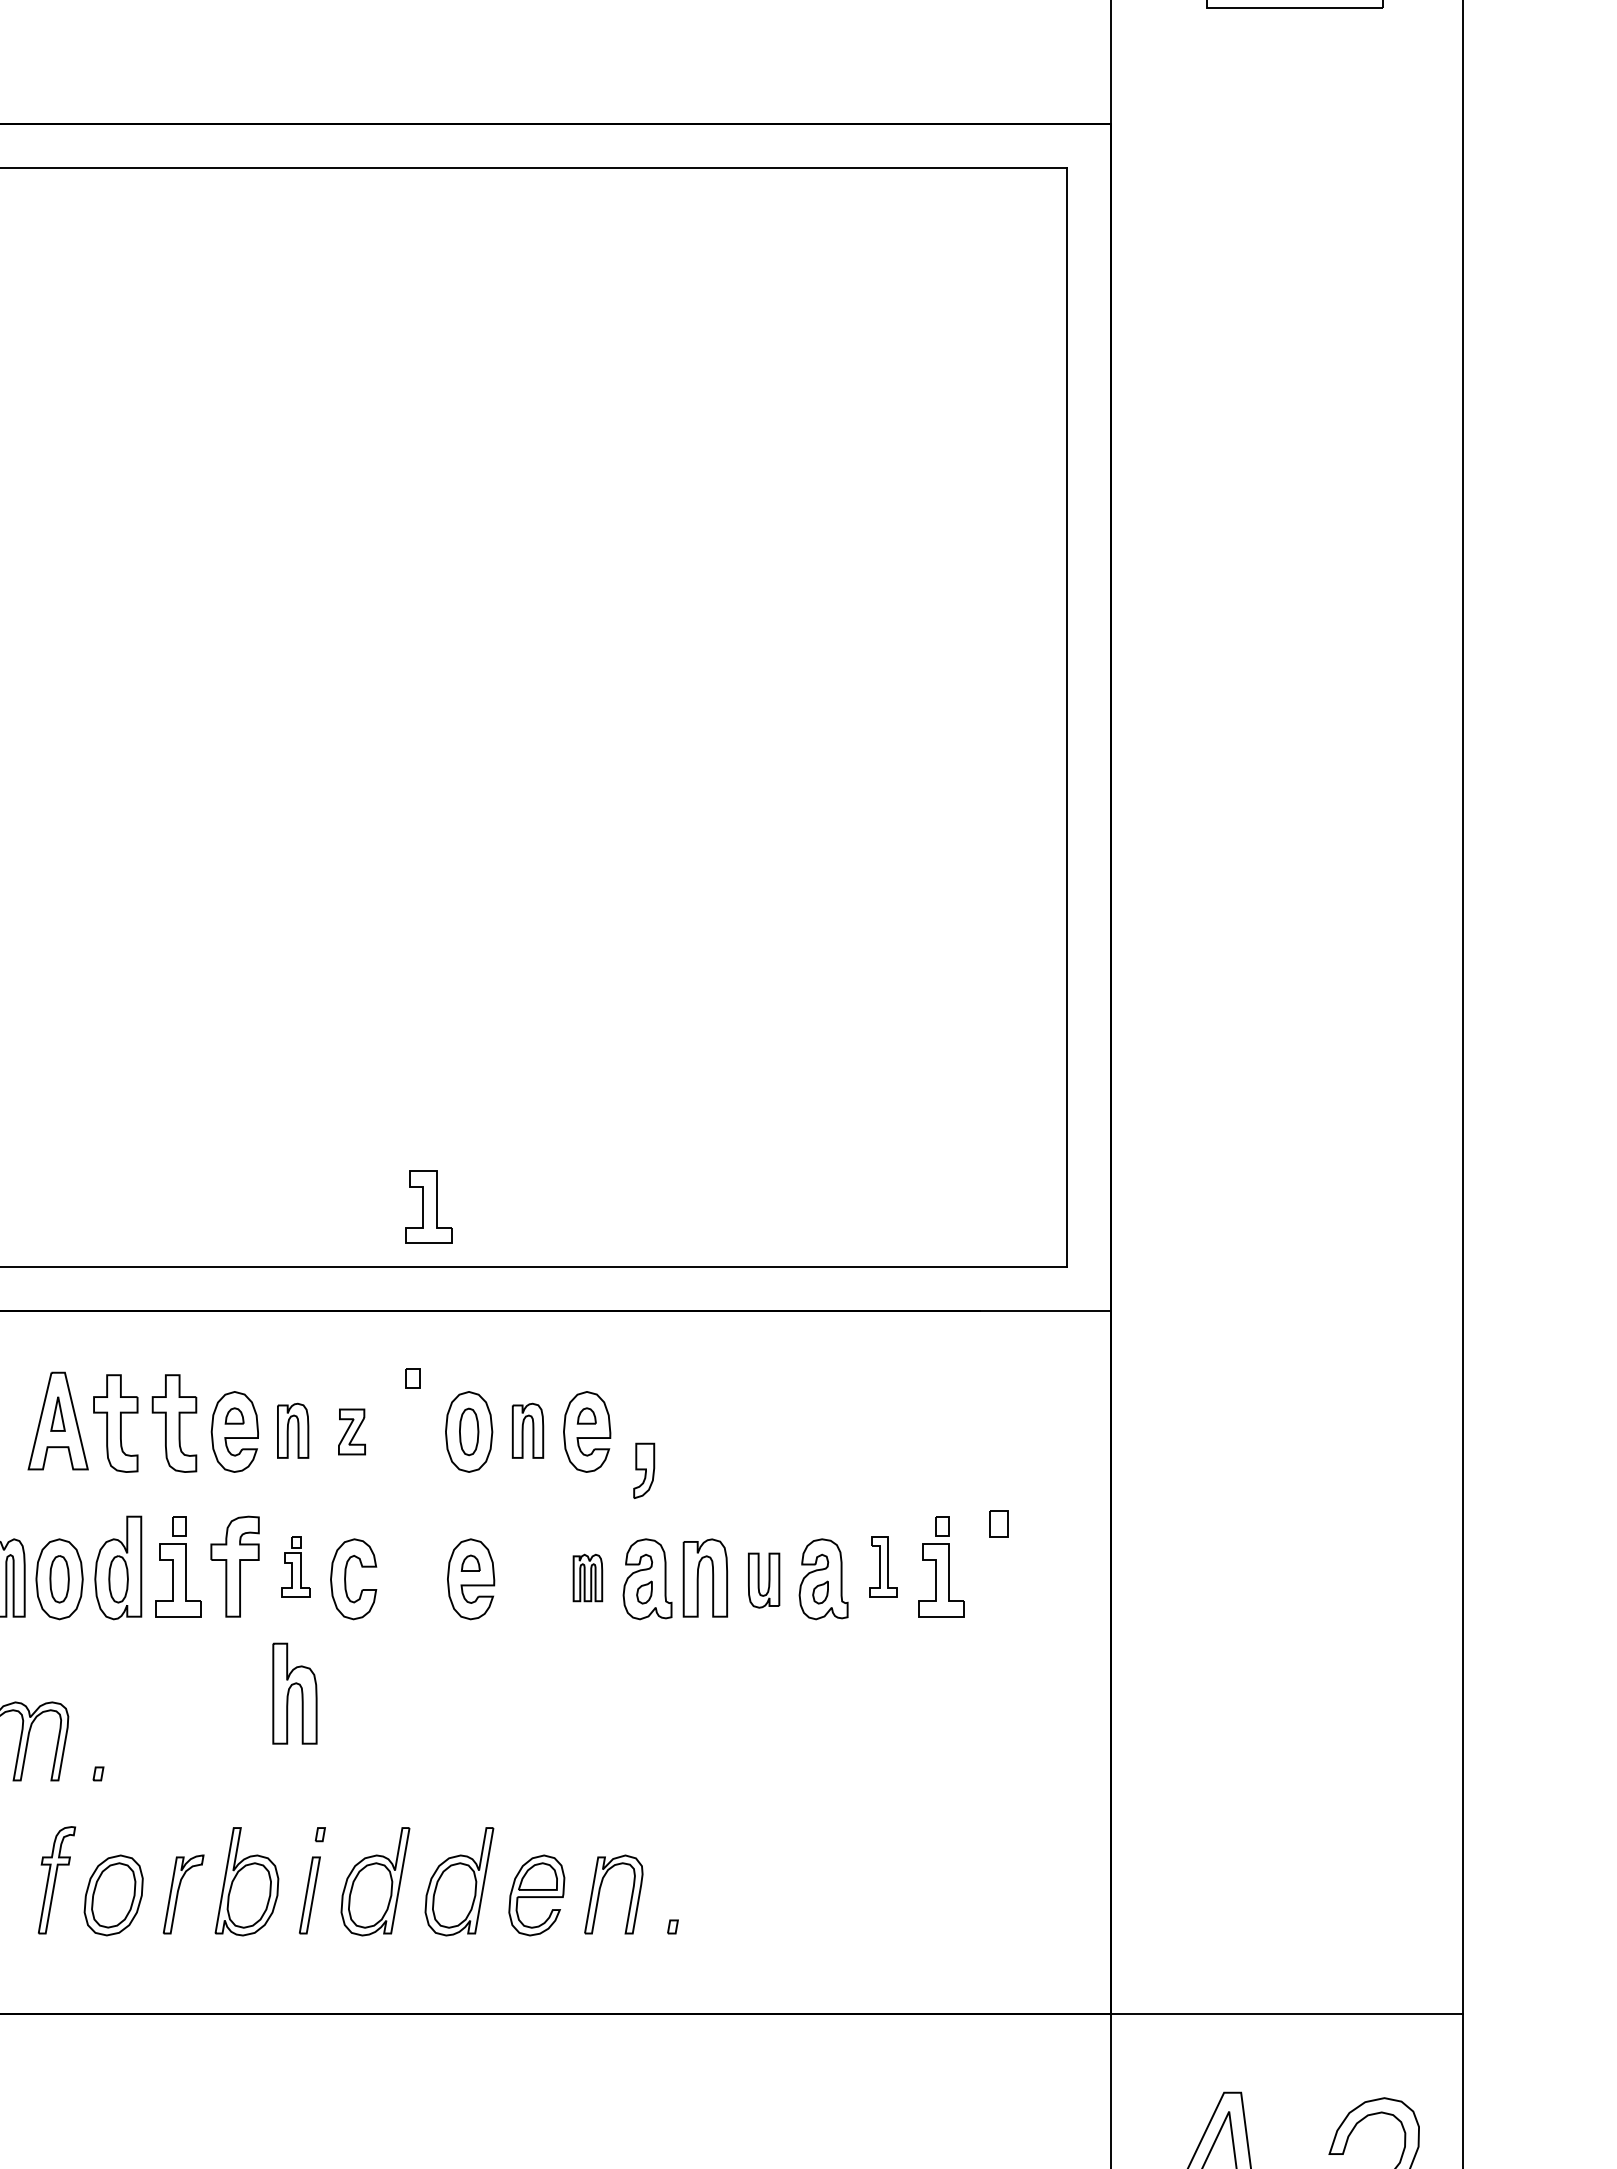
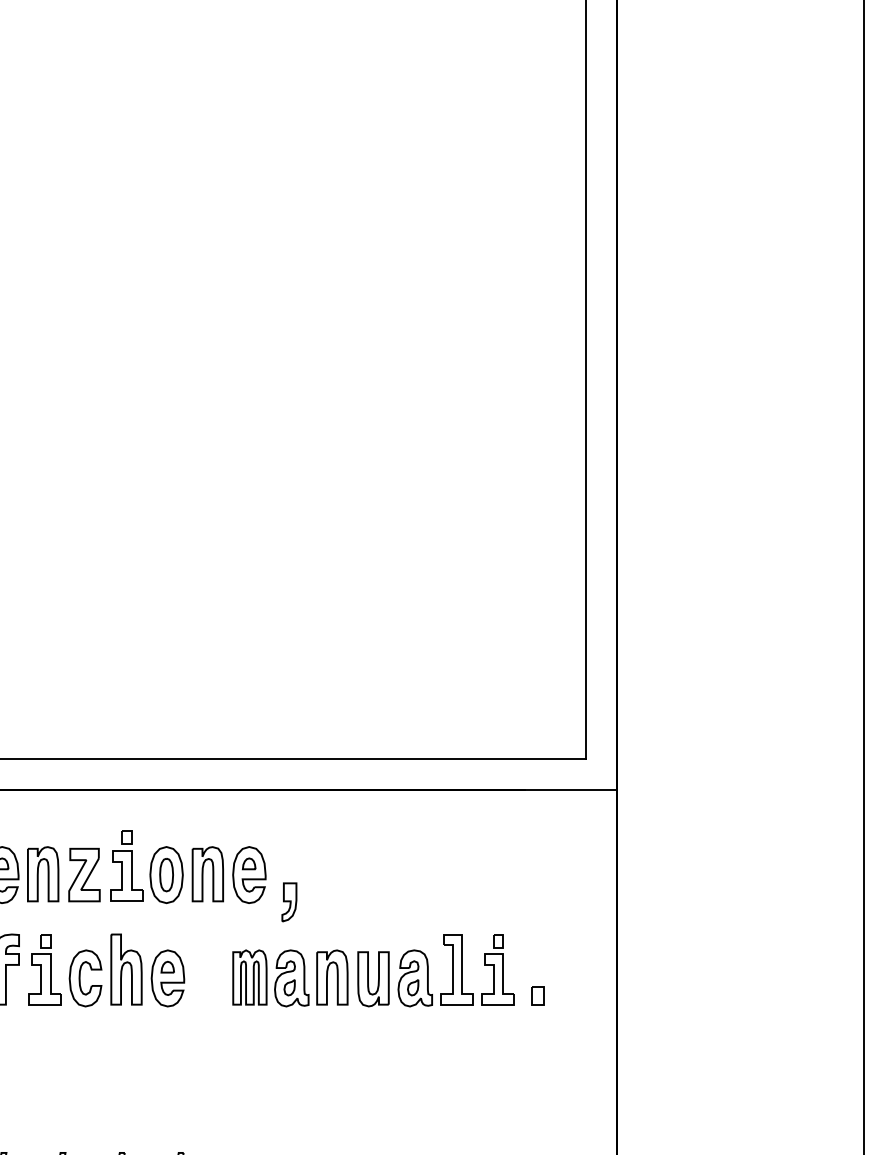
part: (428, 1206) -> (126, 875), moved
part: (292, 1430) -> (42, 874), size x1.43
part: (527, 1430) -> (207, 874), size x1.43
part: (351, 1431) -> (84, 874), size x1.67
part: (998, 1523) -> (537, 995), moved
part: (295, 1566) -> (44, 969), size x1.67
part: (883, 1566) -> (457, 969), size x1.67
part: (587, 1577) -> (249, 977), size x1.67
part: (763, 1580) -> (373, 979), size x1.43
part: (294, 1693) -> (126, 969), moved

